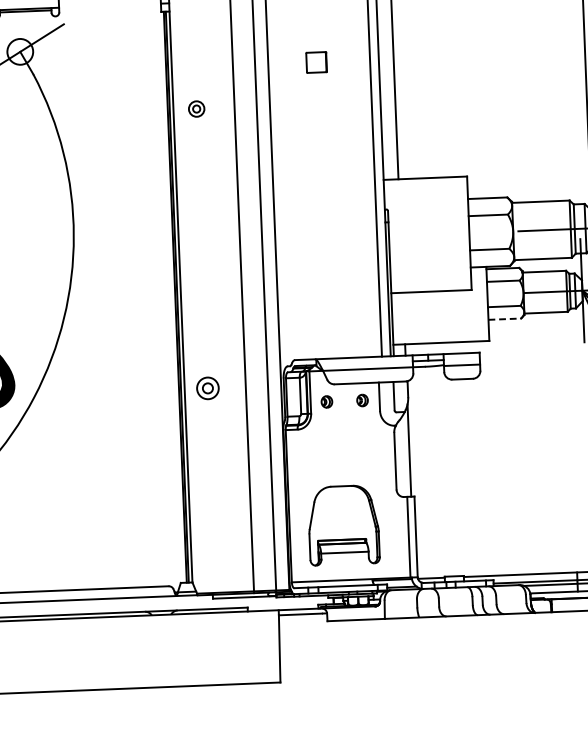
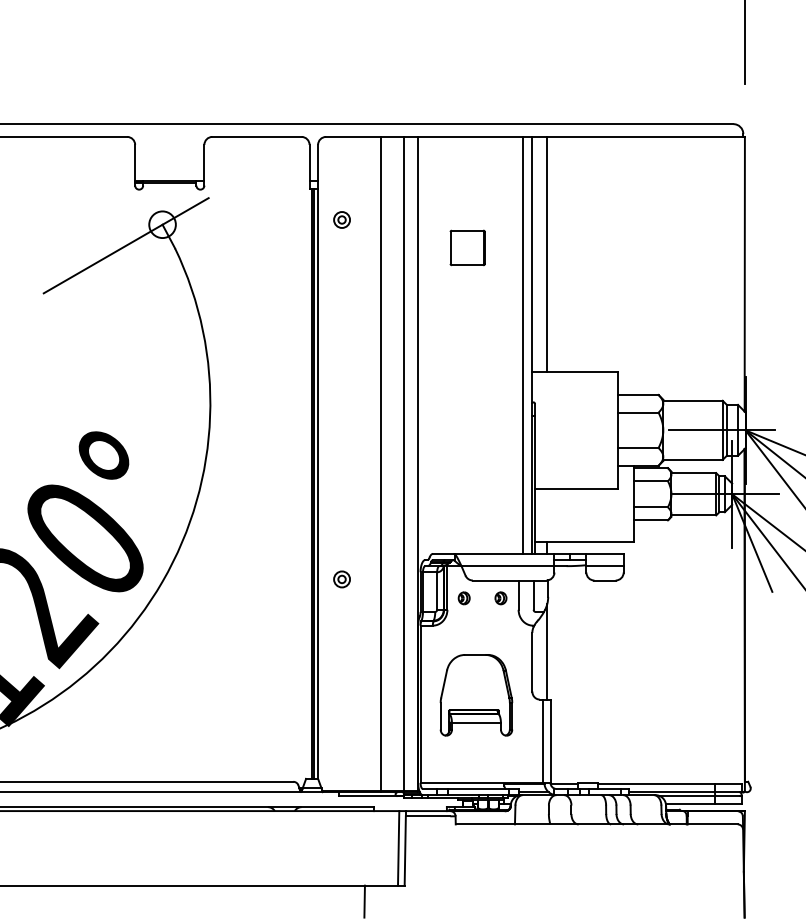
part: (316, 62) -> (467, 247), size x1.67
part: (196, 108) -> (341, 219), moved
line: (505, 319) -> (651, 520), dashed -> solid
part: (207, 388) -> (341, 579), size x0.71
part: (343, 525) -> (476, 695), moved
line: (273, 646) -> (398, 848), added
line: (242, 699) -> (364, 901), added

